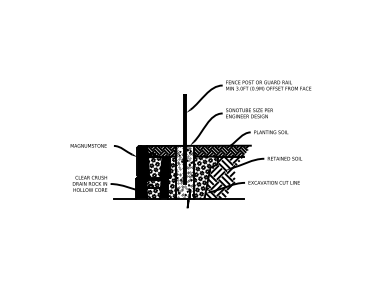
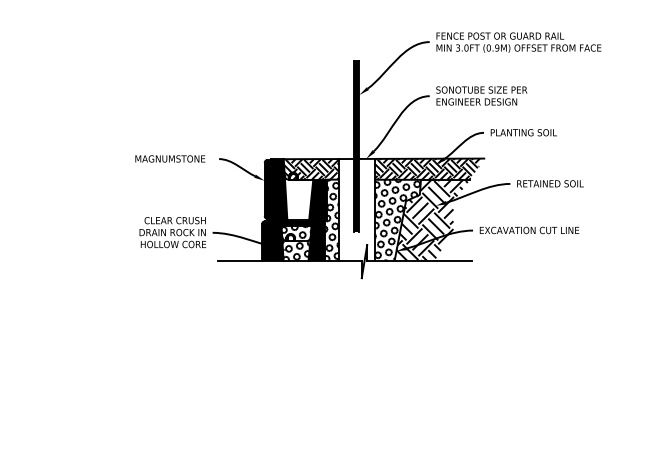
hatch: (154, 166) -> (297, 198), removed
hatch: (184, 173) -> (355, 212), removed

